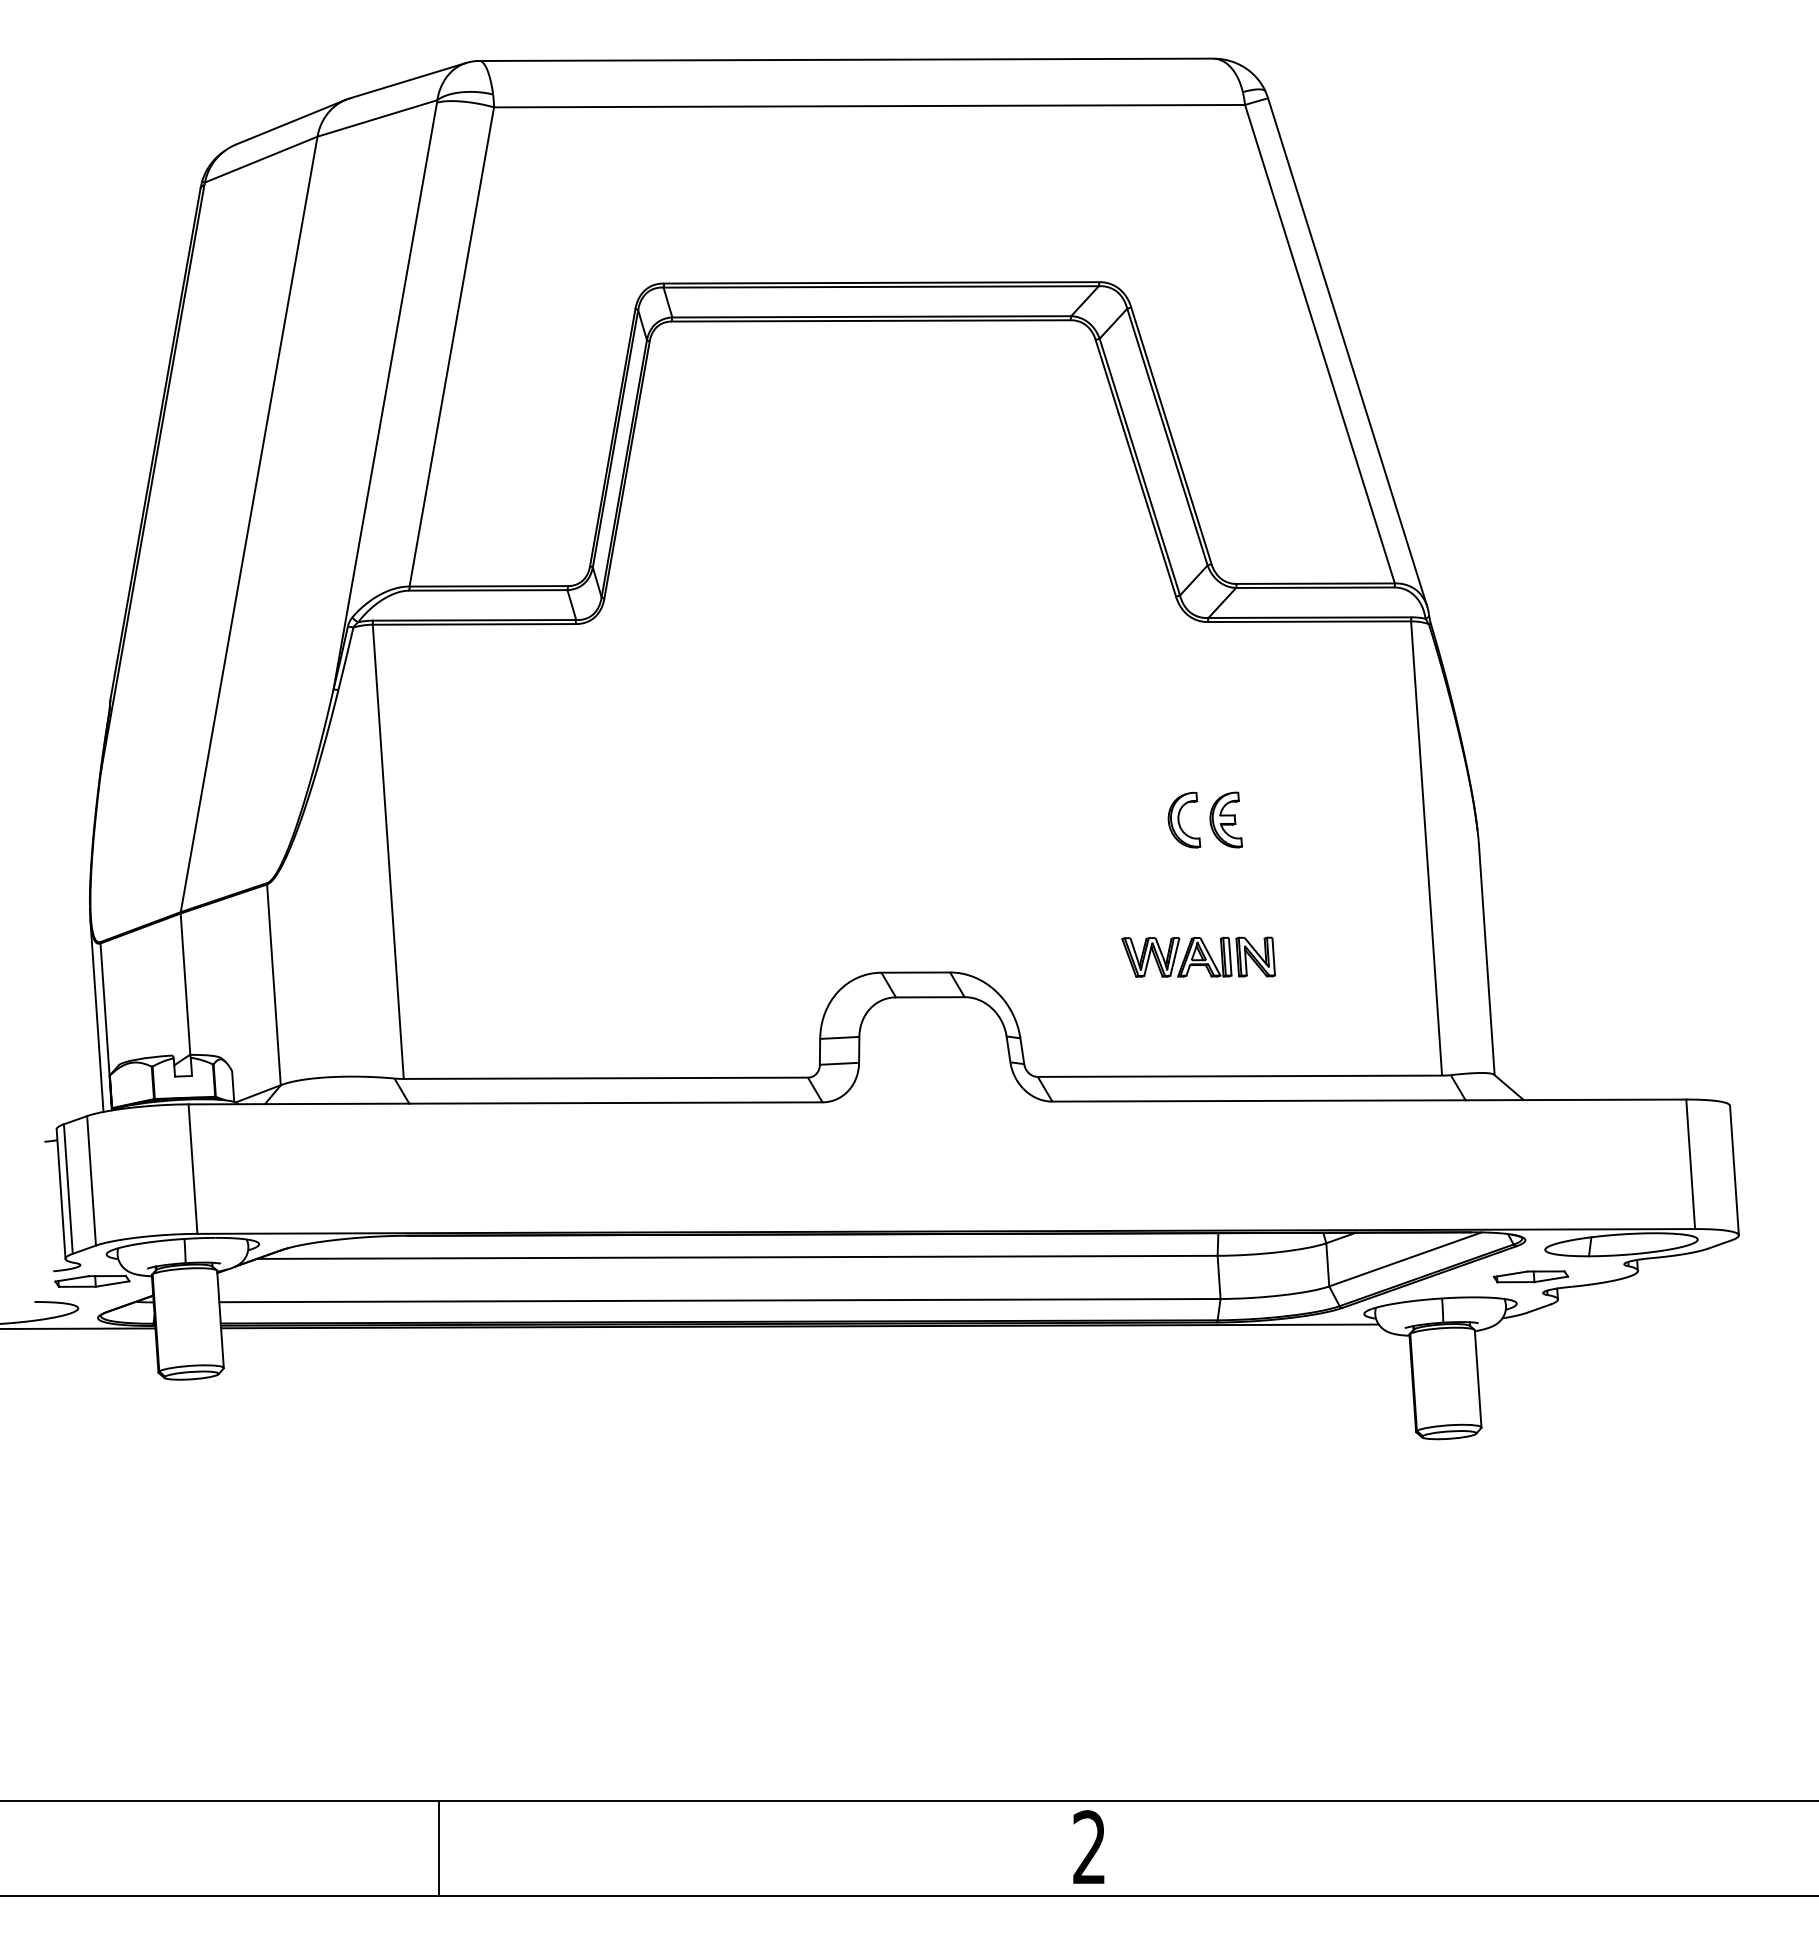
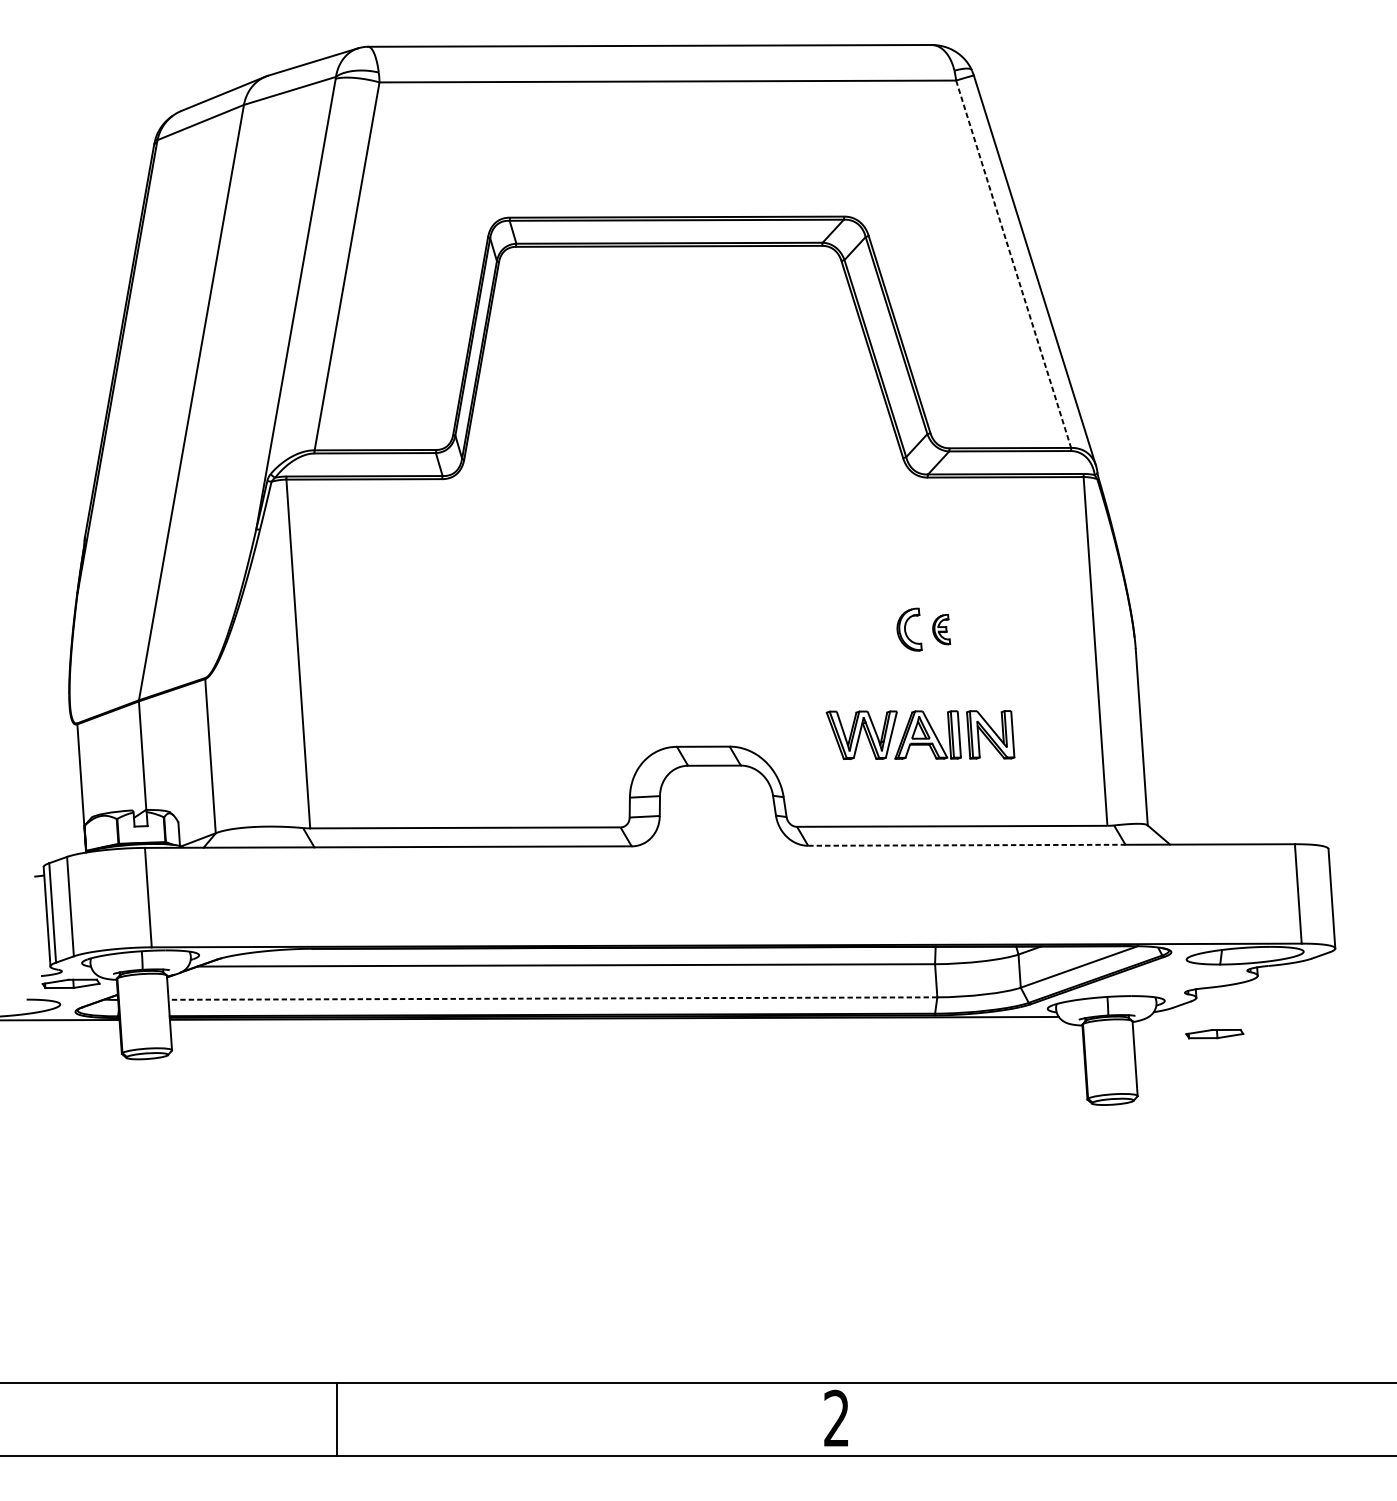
line: (1319, 344) -> (1013, 264), solid -> dashed
part: (1225, 819) -> (941, 629), size x0.7
part: (1198, 956) -> (920, 734), size x1.6
line: (96, 1015) -> (74, 779), removed
line: (1258, 1100) -> (966, 844), solid -> dashed
part: (1530, 1276) -> (1214, 1033), moved
line: (719, 1300) -> (552, 998), solid -> dashed

